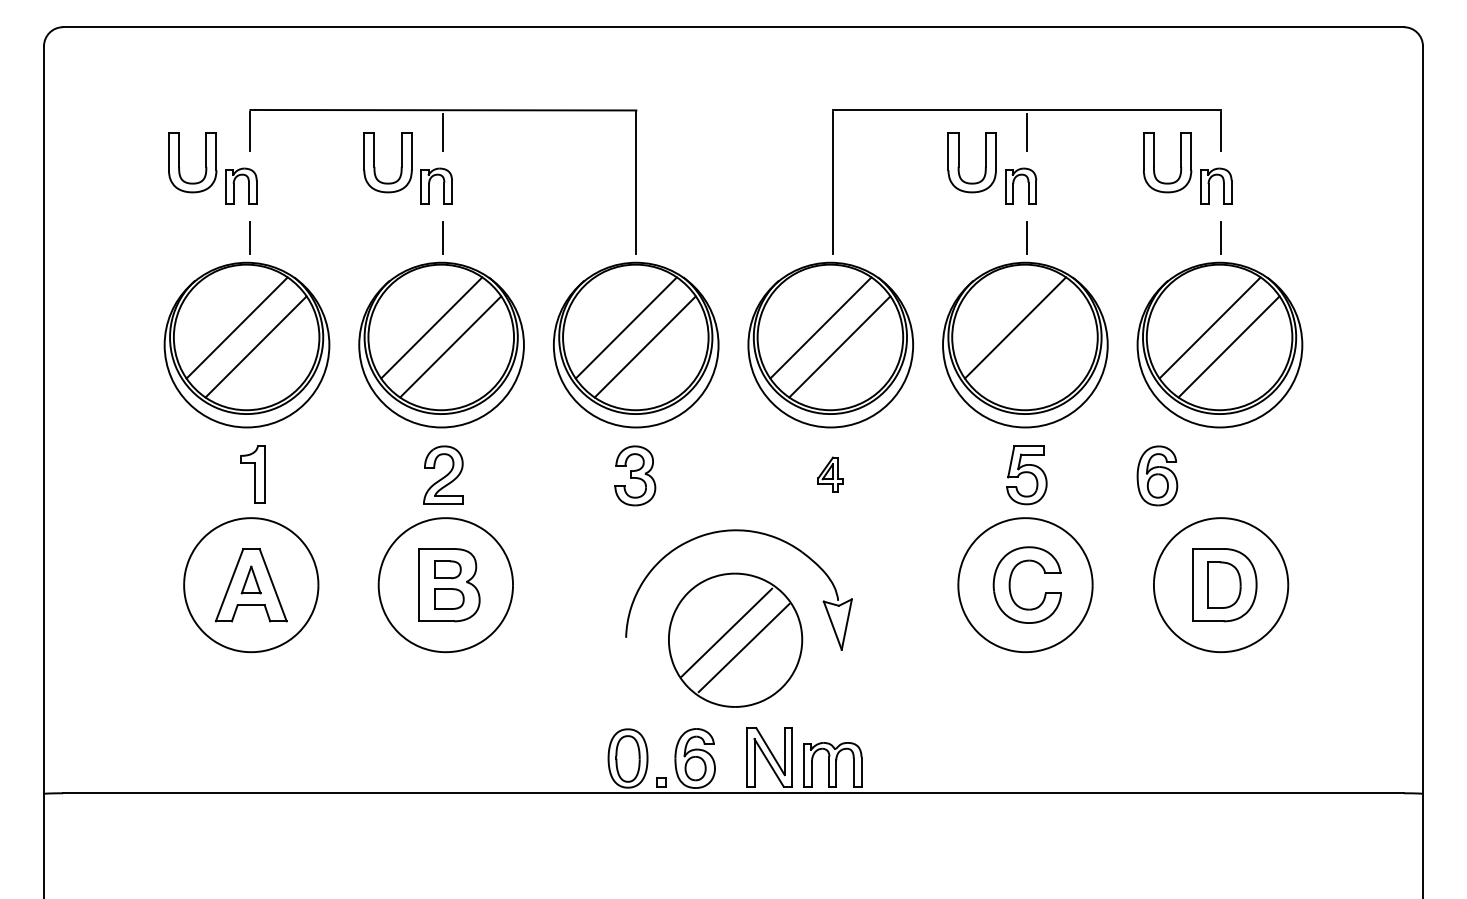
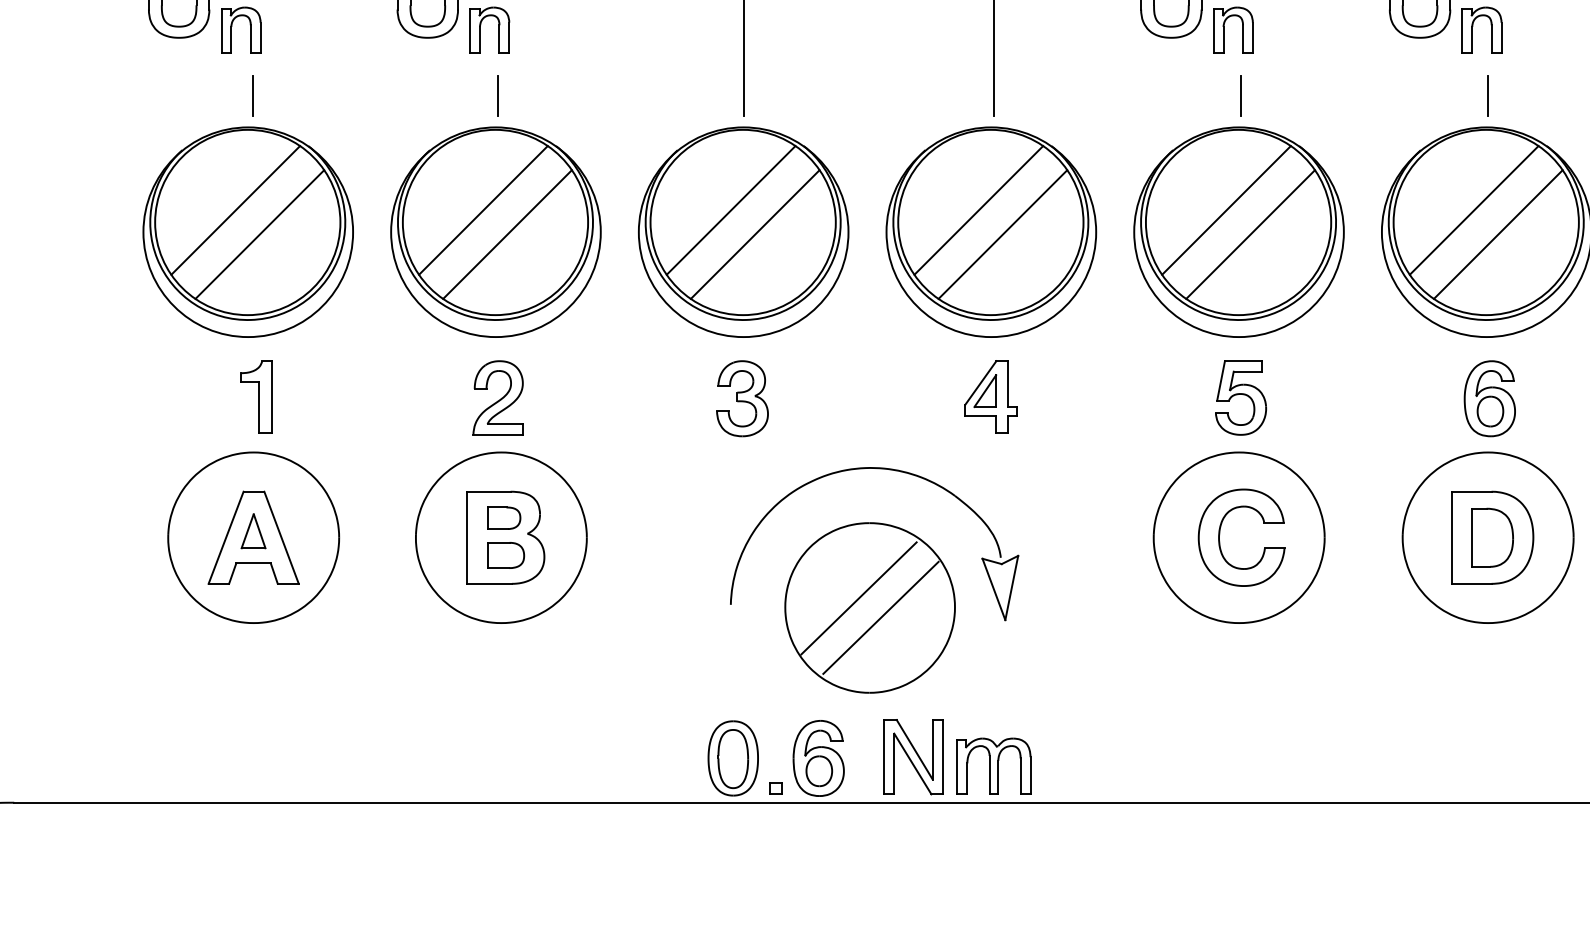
line: (1034, 346) -> (1250, 234), added
part: (830, 474) -> (990, 396), size x1.67
part: (1157, 475) -> (1489, 398), moved

